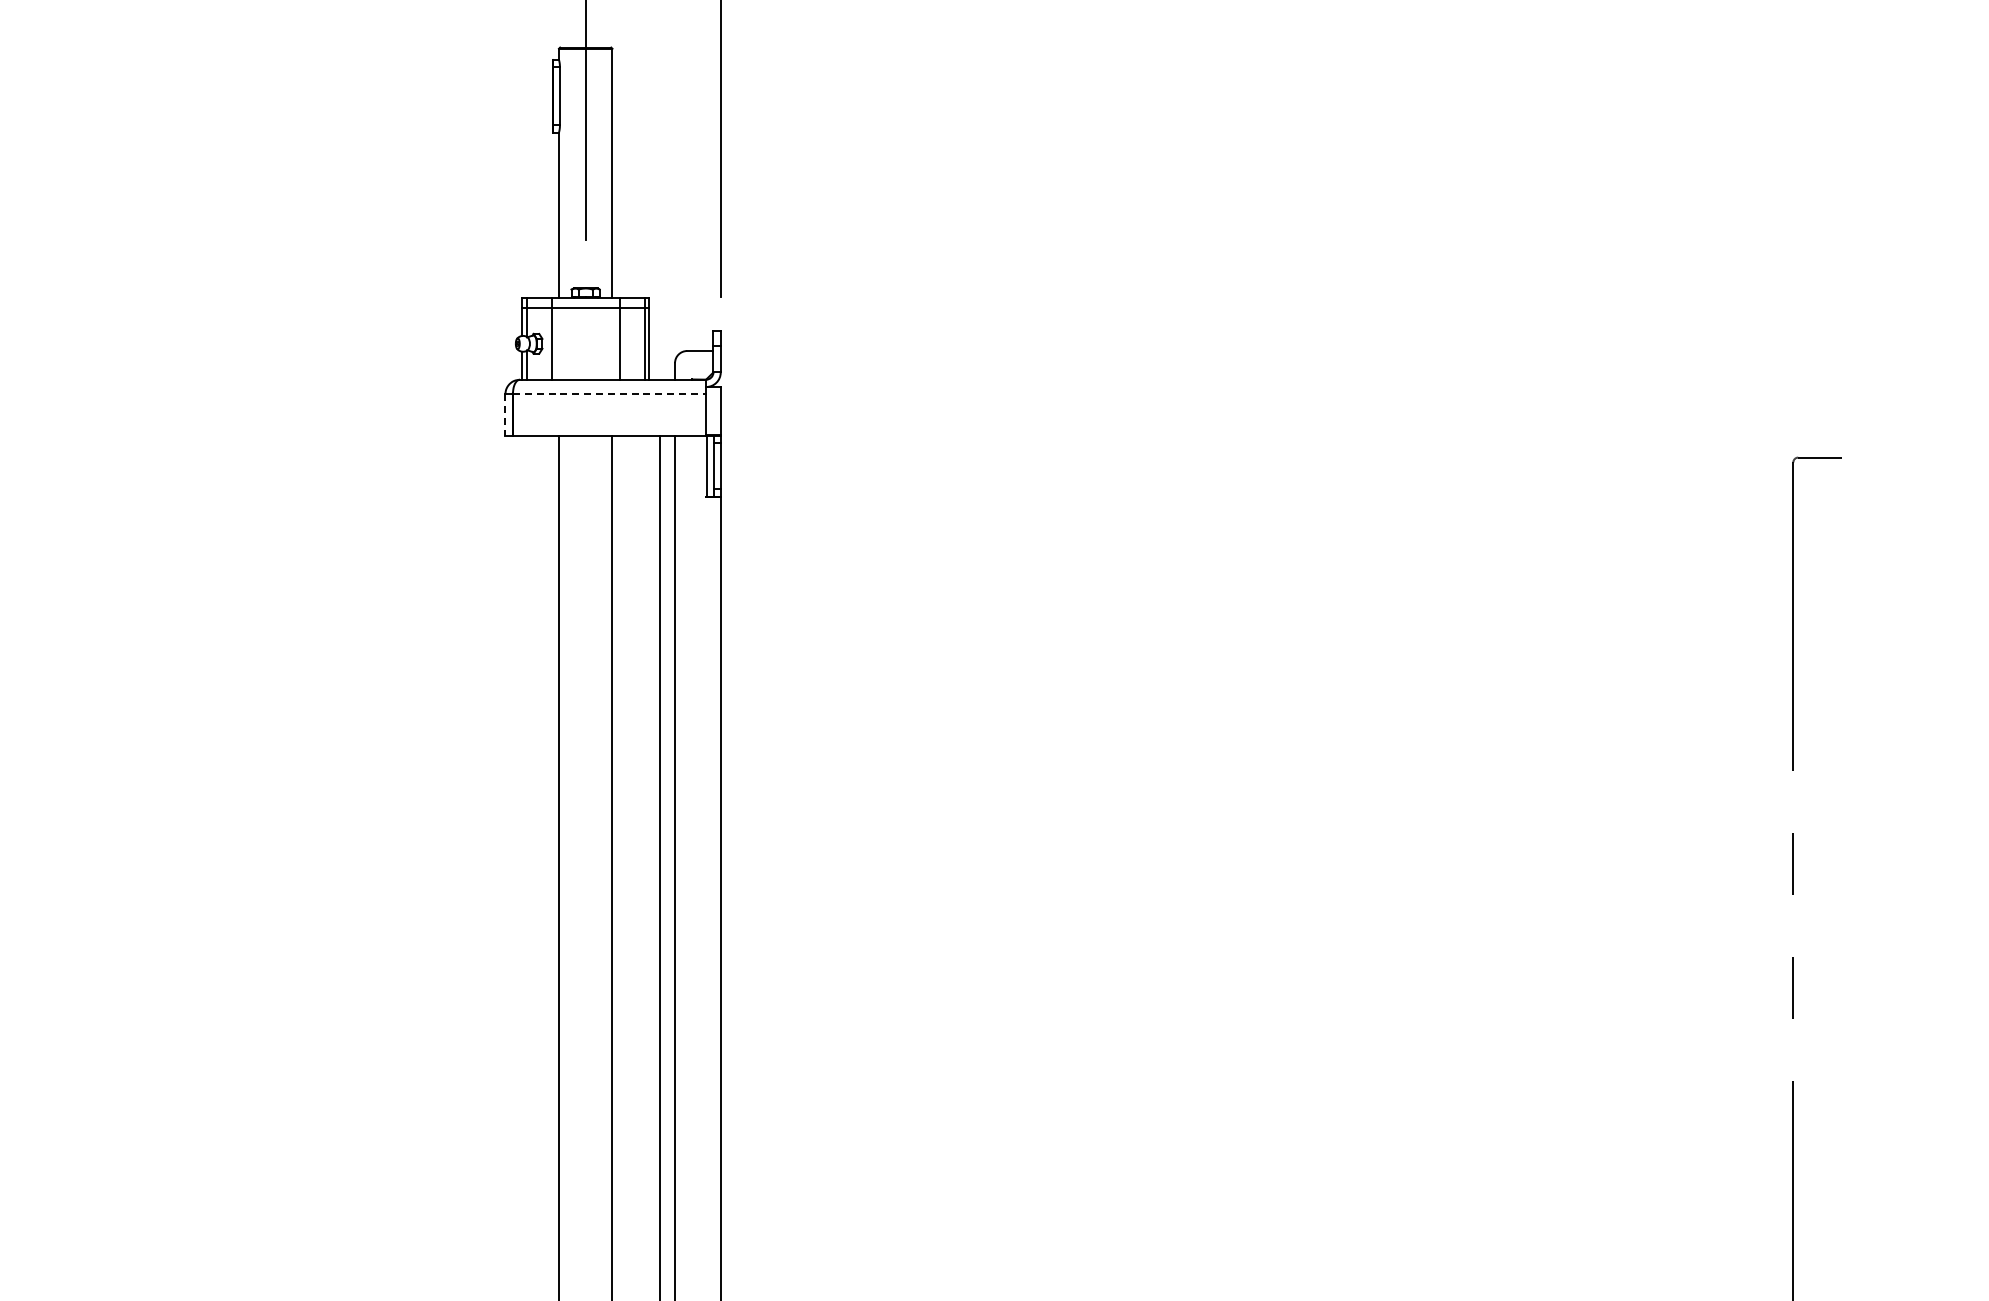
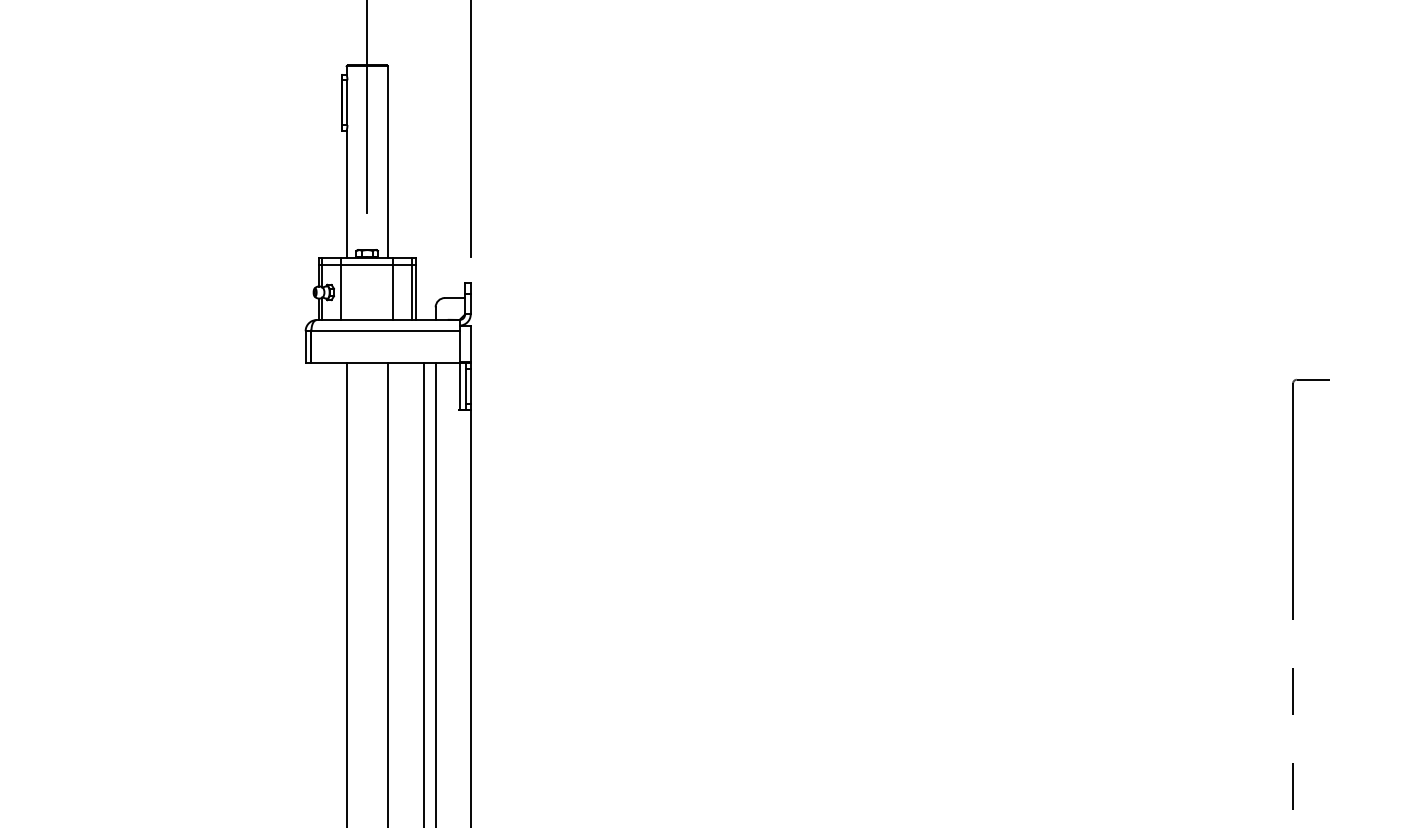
line: (609, 394) -> (385, 331), dashed -> solid
line: (505, 415) -> (305, 347), dashed -> solid

